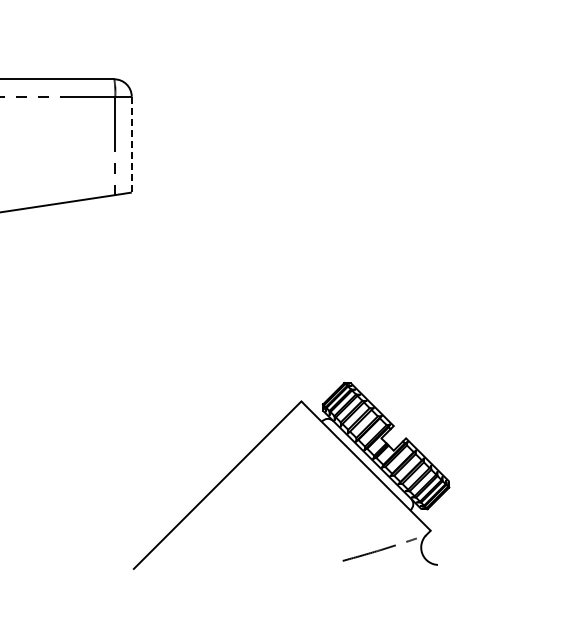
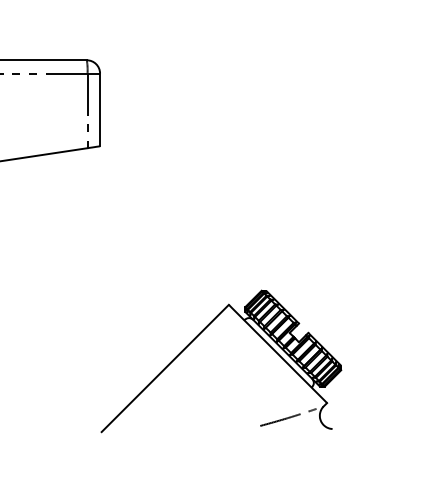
line: (131, 144) -> (99, 109), dashed -> solid

